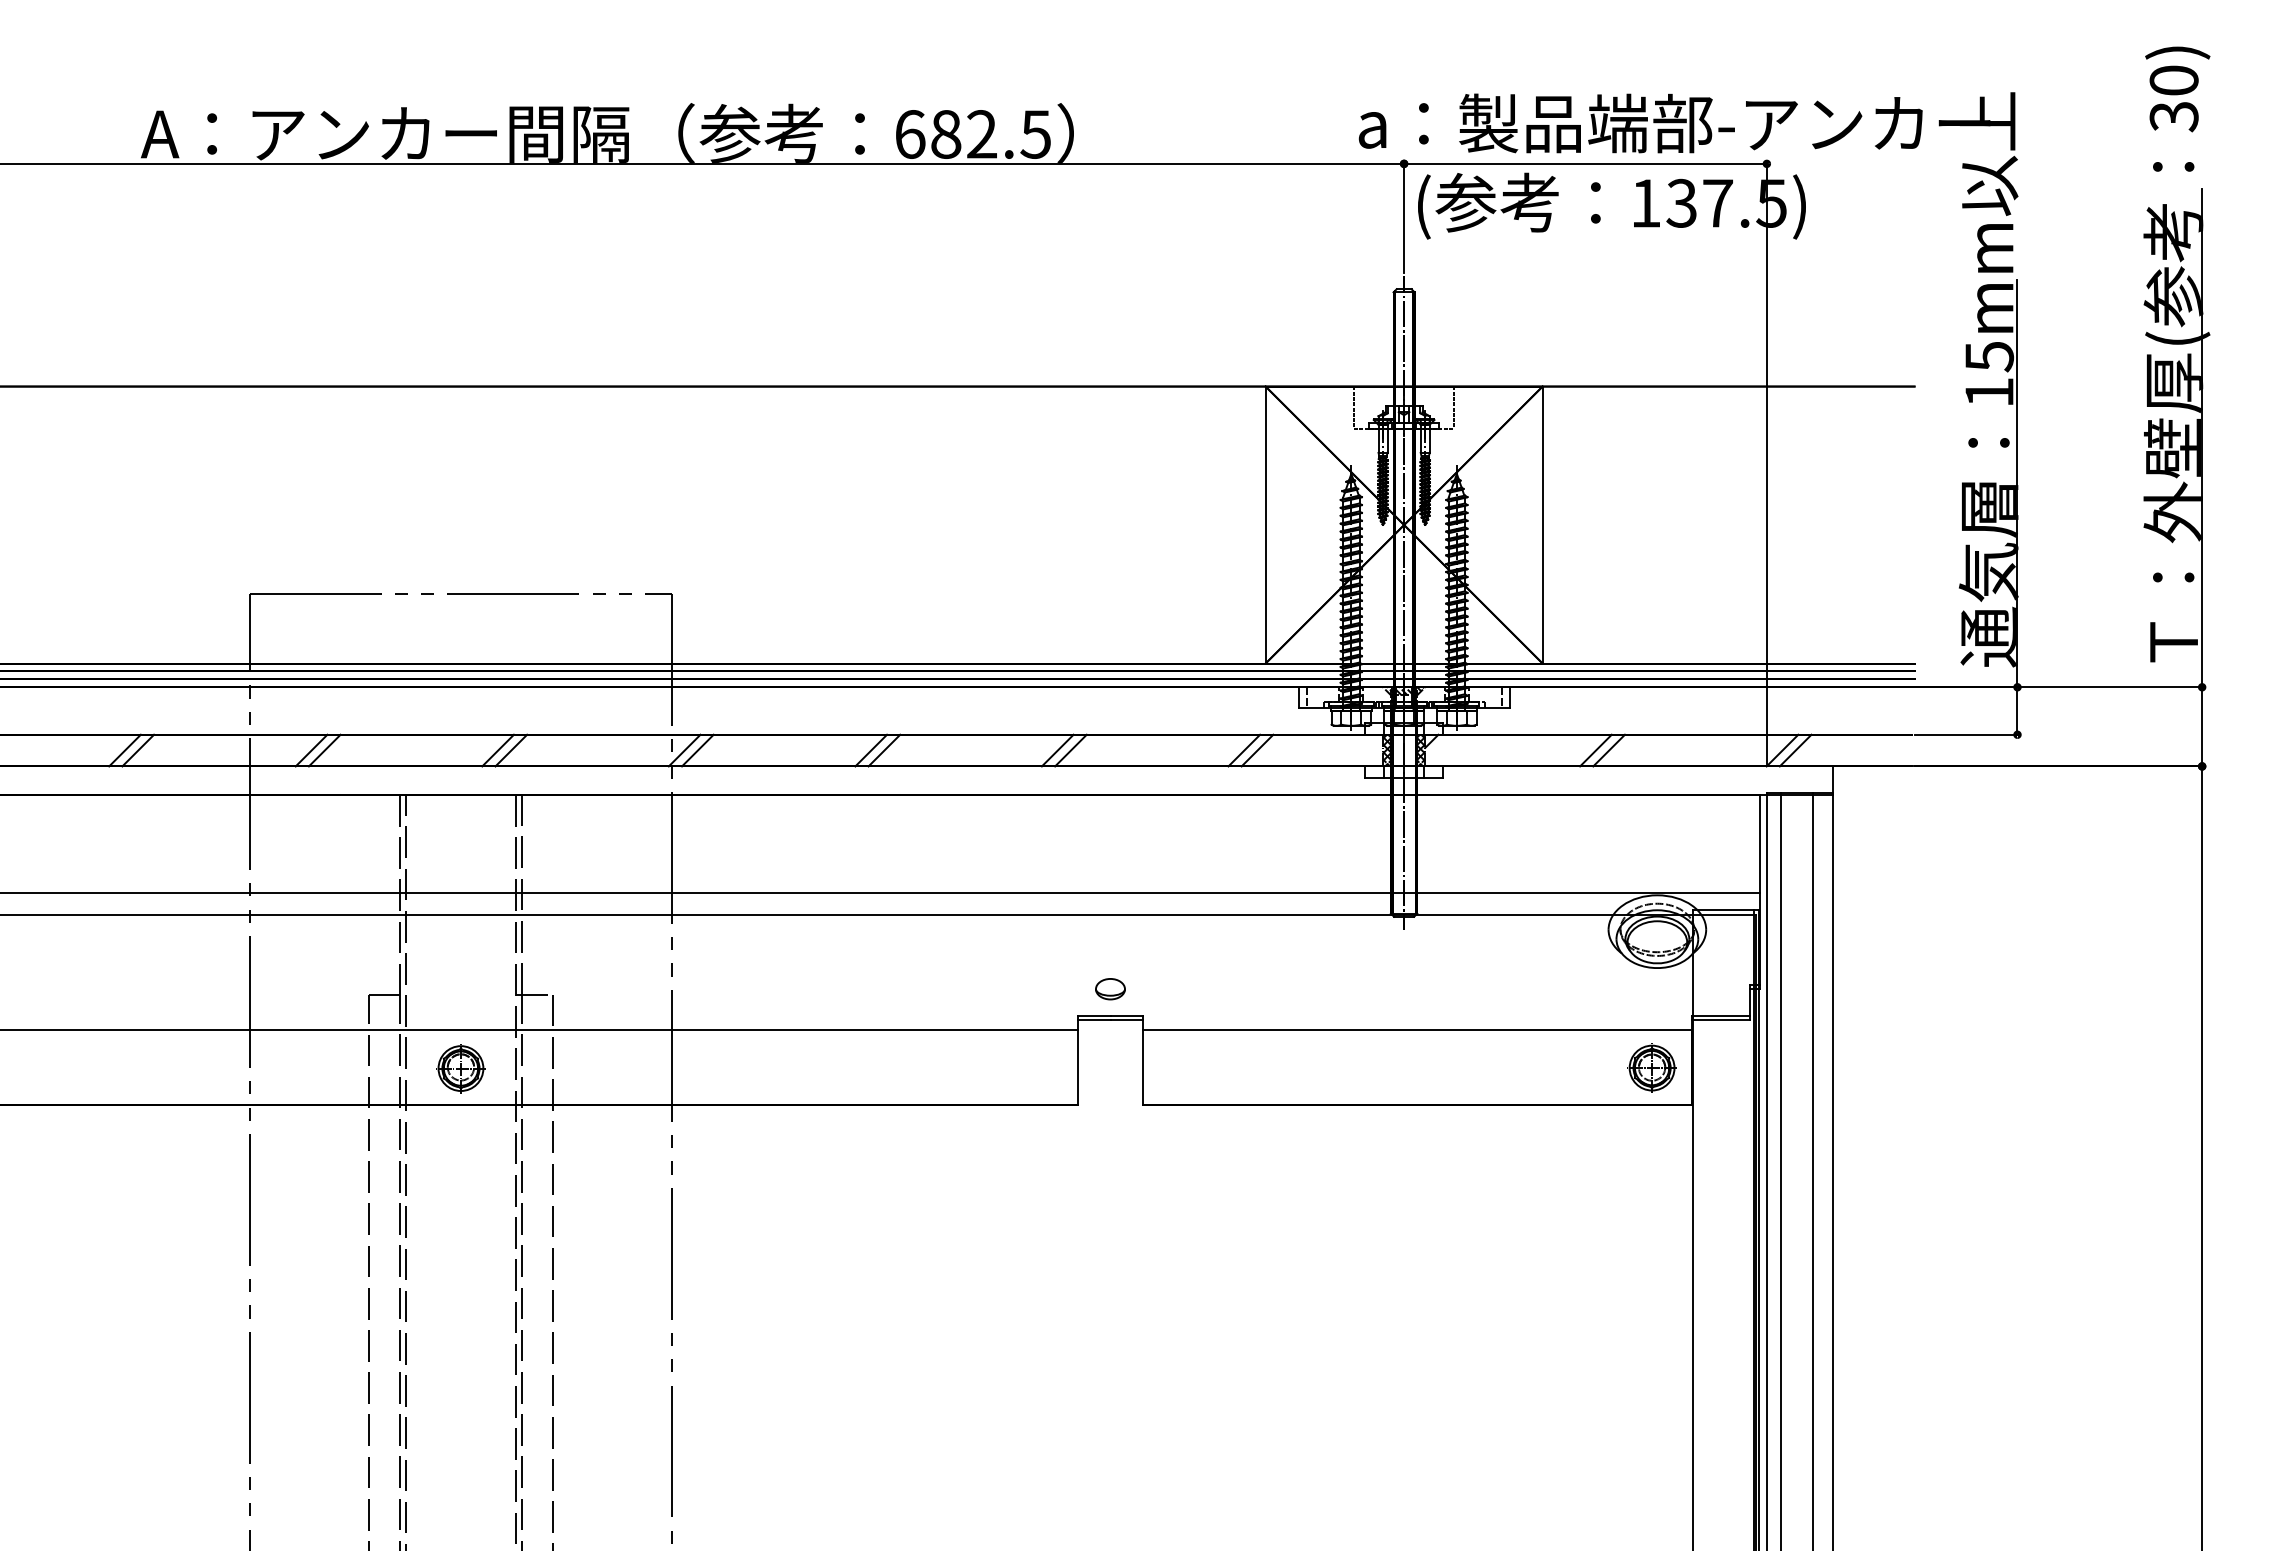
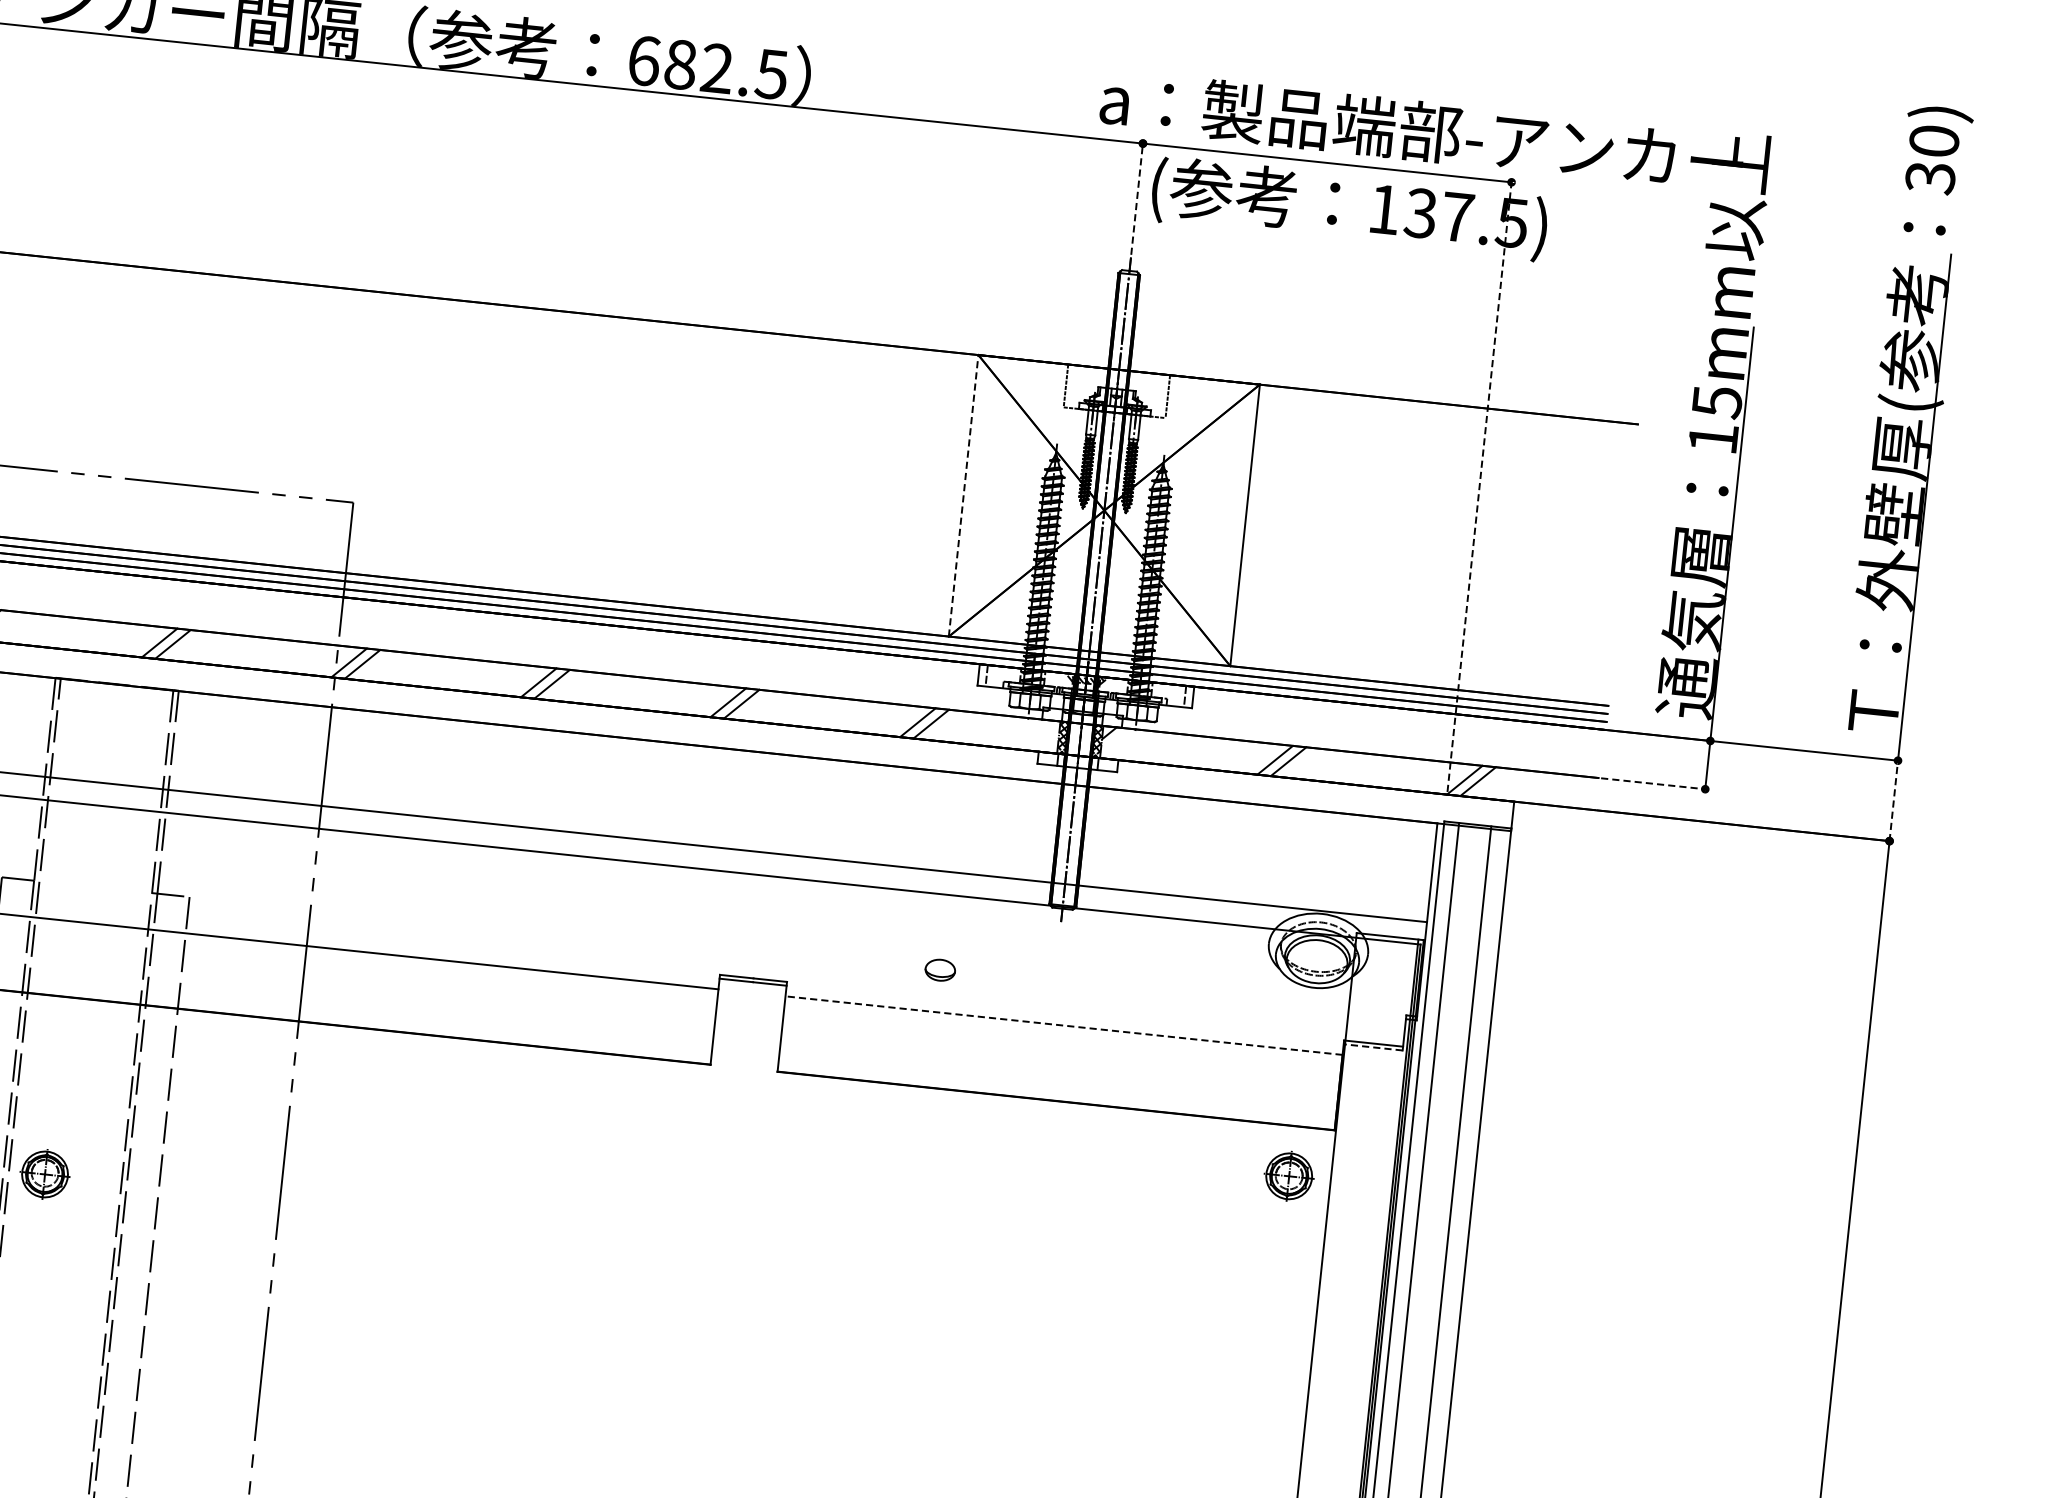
line: (1404, 216) -> (1137, 197), solid -> dashed
line: (1766, 462) -> (1479, 485), solid -> dashed
line: (1265, 525) -> (963, 496), solid -> dashed
line: (2202, 726) -> (1894, 800), solid -> dashed
line: (1967, 734) -> (1654, 783), solid -> dashed
part: (1110, 989) -> (940, 970), moved
line: (1720, 1020) -> (1372, 1047), solid -> dashed
line: (1417, 1030) -> (1063, 1025), solid -> dashed
part: (1651, 1067) -> (1288, 1175), moved
part: (460, 1068) -> (44, 1174), moved

